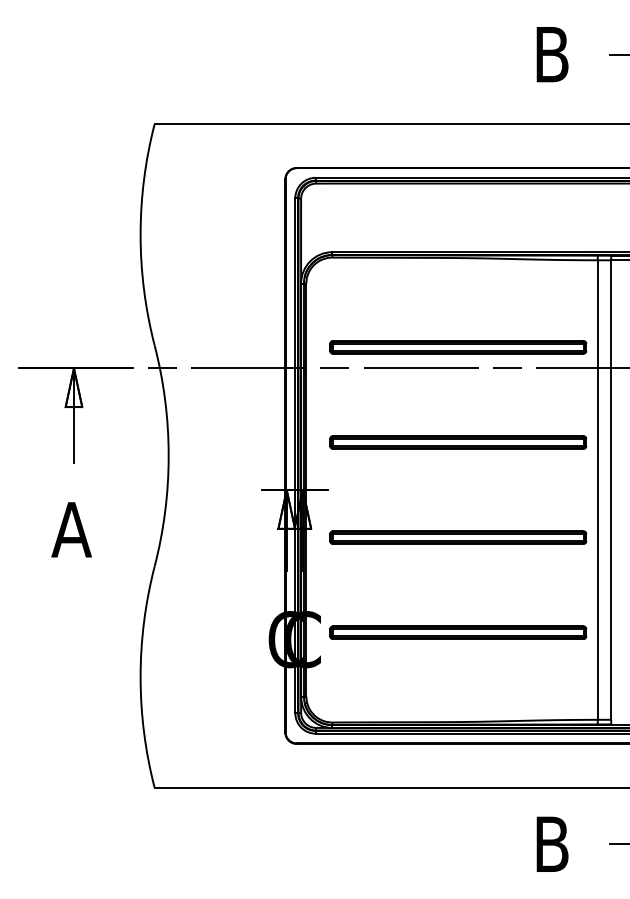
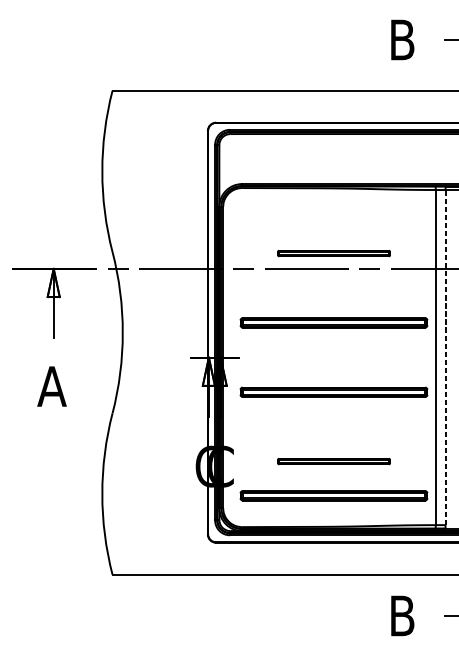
part: (458, 347) -> (334, 253), size x0.6
line: (611, 490) -> (445, 357), solid -> dashed
part: (458, 632) -> (334, 461), size x0.6
part: (458, 679) -> (334, 495), added

